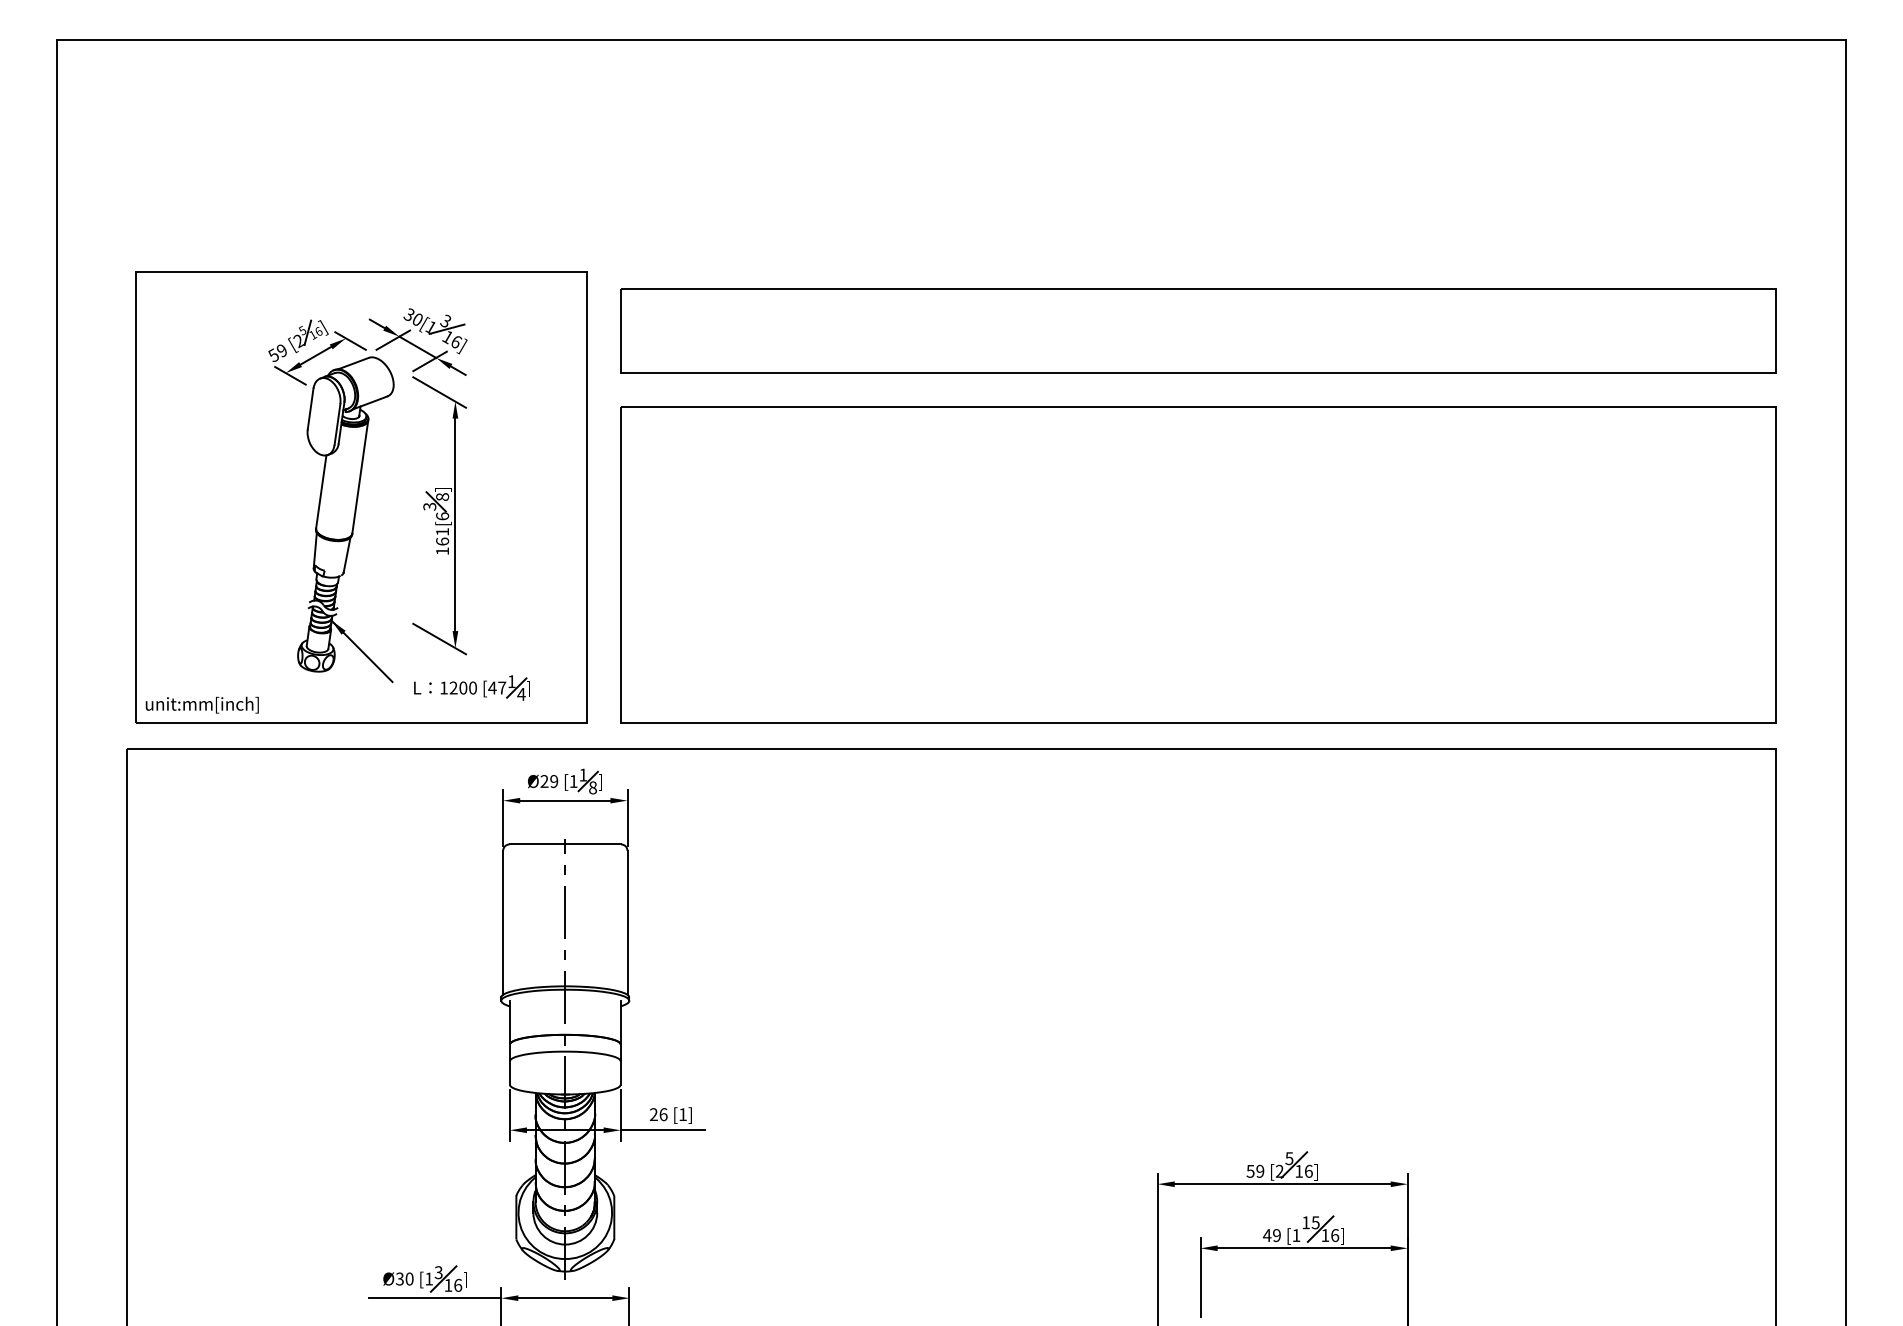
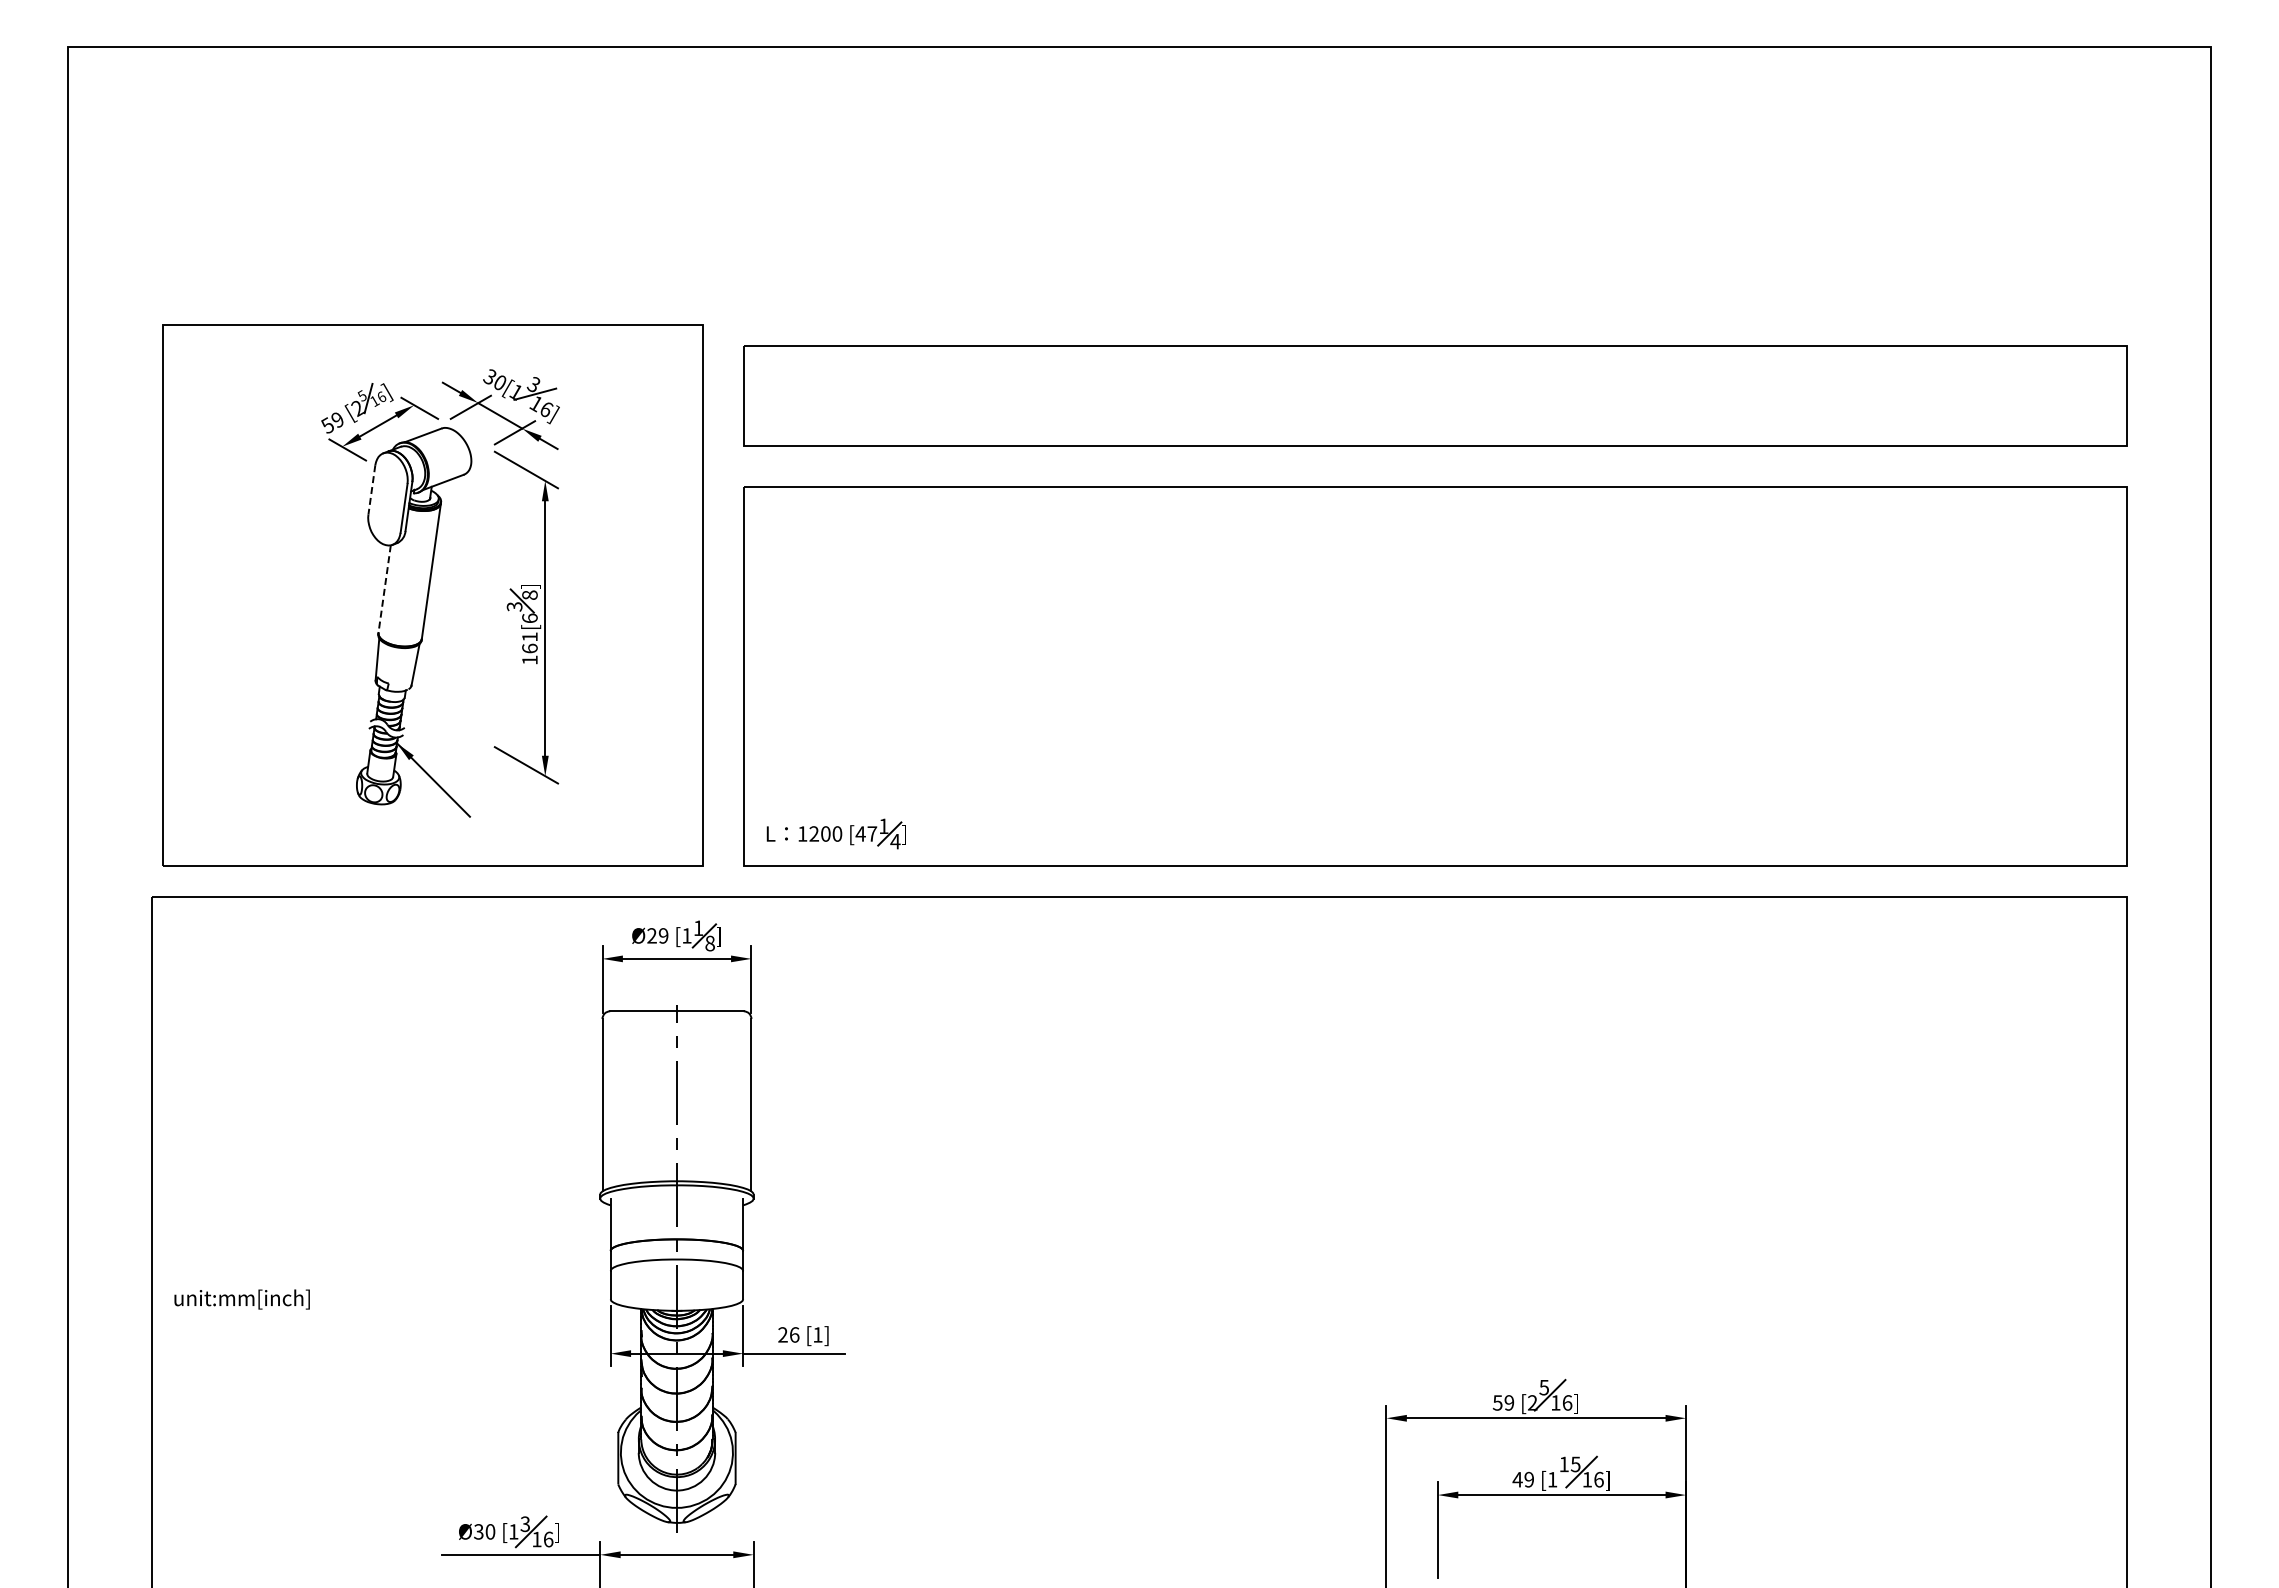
line: (310, 408) -> (371, 489), solid -> dashed
line: (321, 492) -> (384, 589), solid -> dashed
part: (471, 687) -> (835, 833), moved
text: (201, 705) -> (241, 1299), moved

